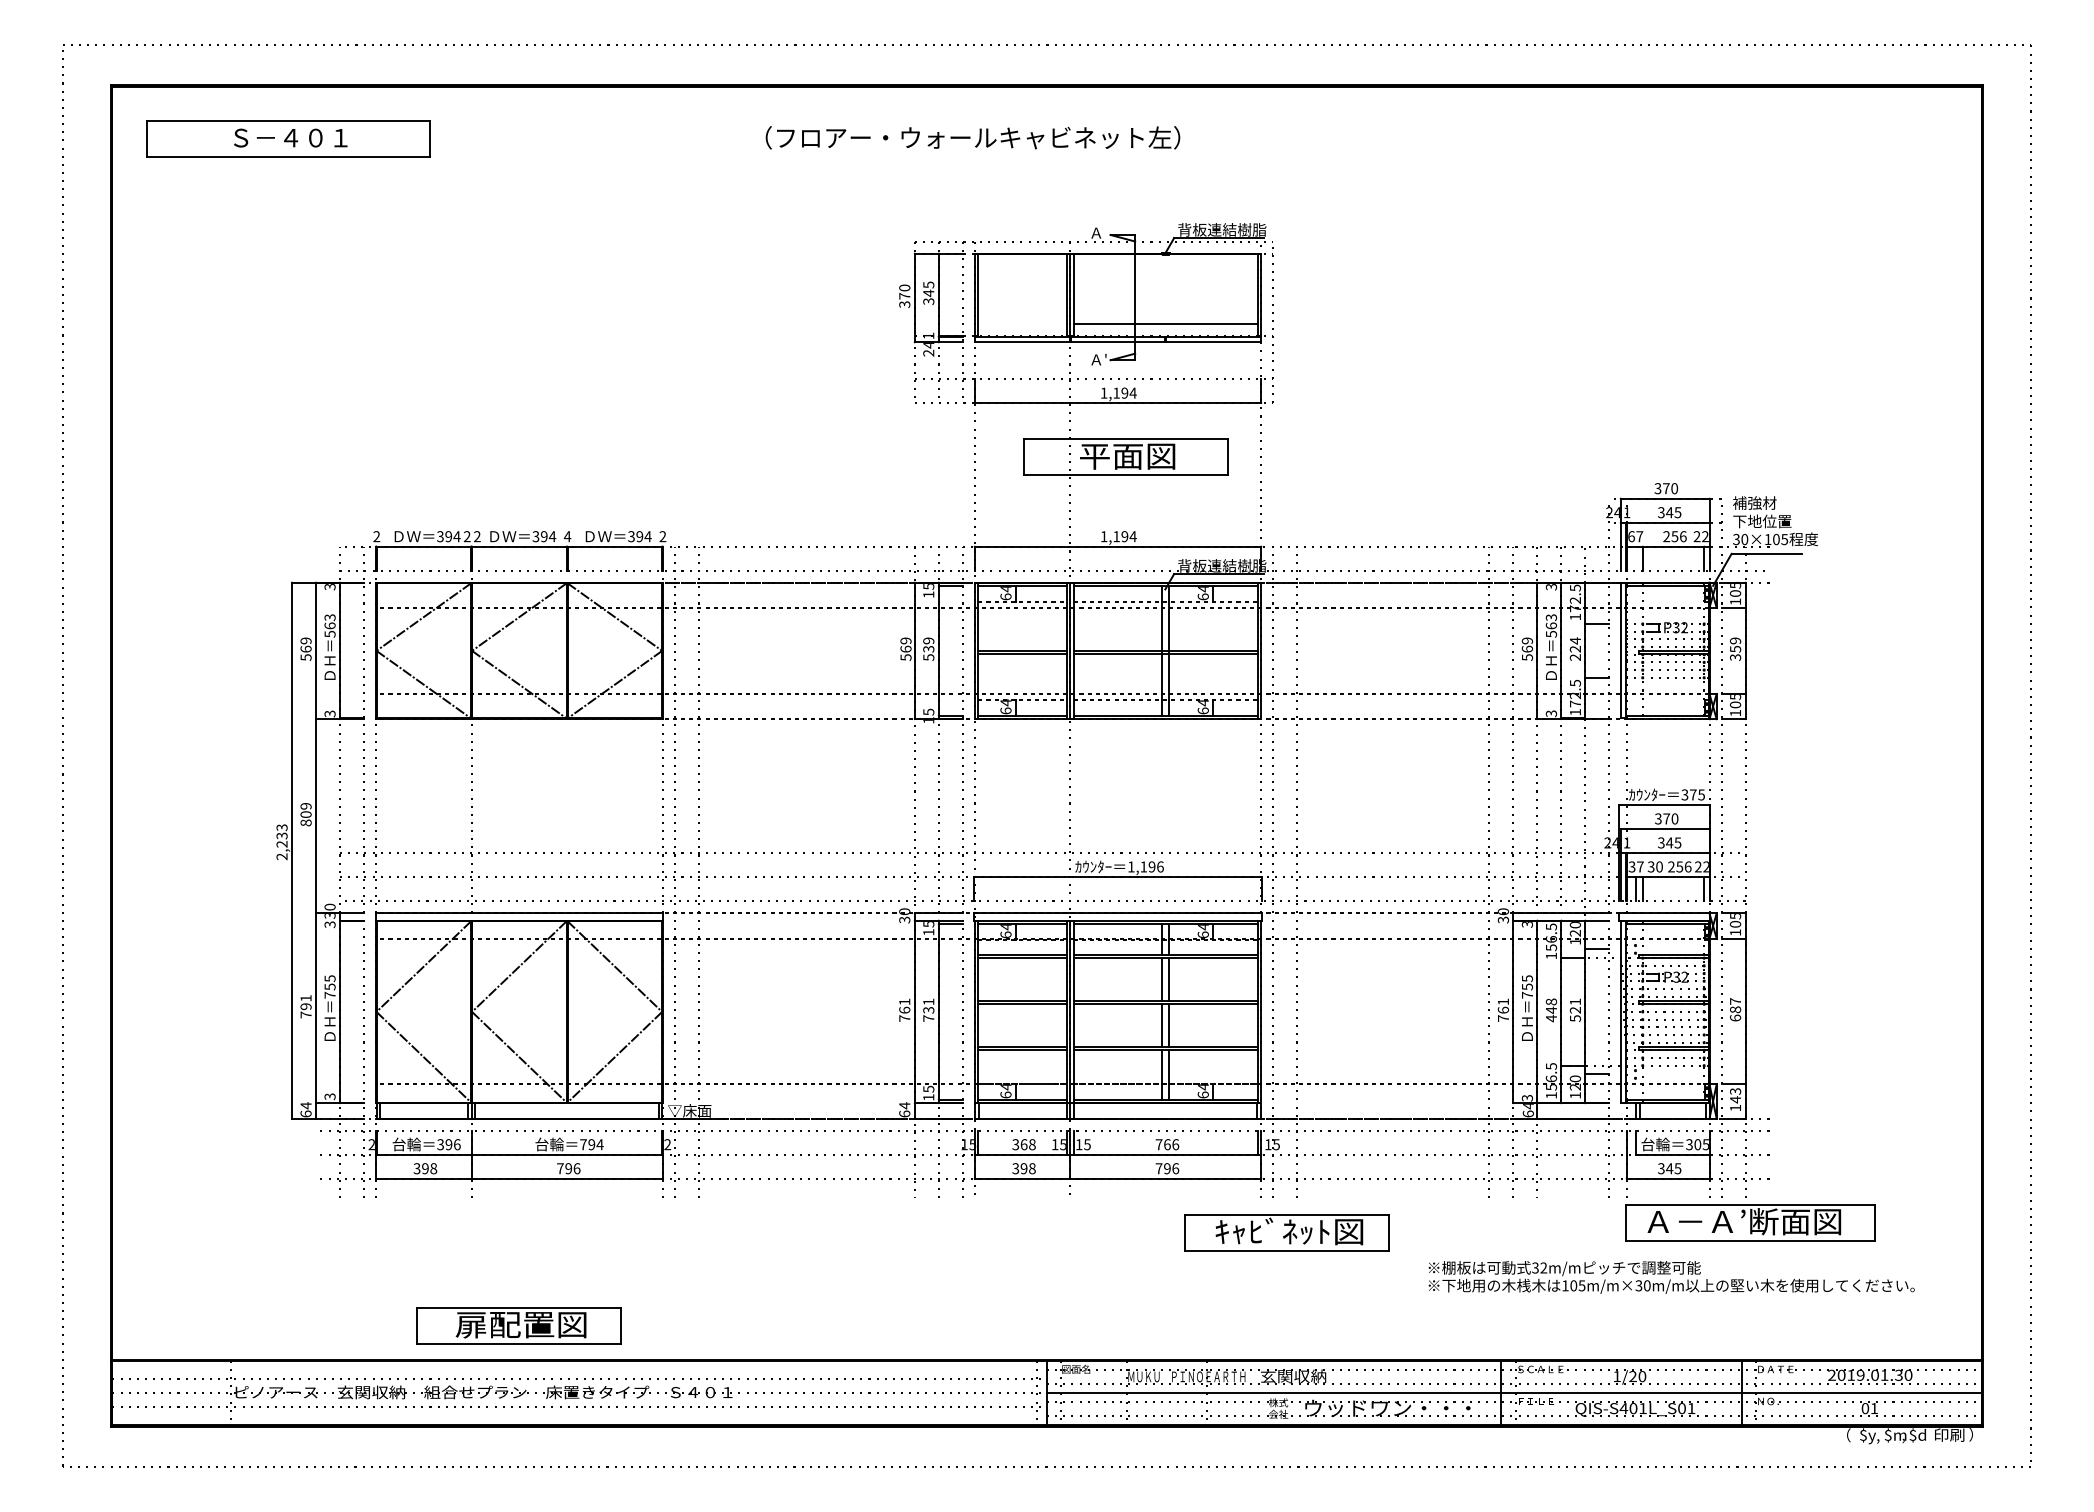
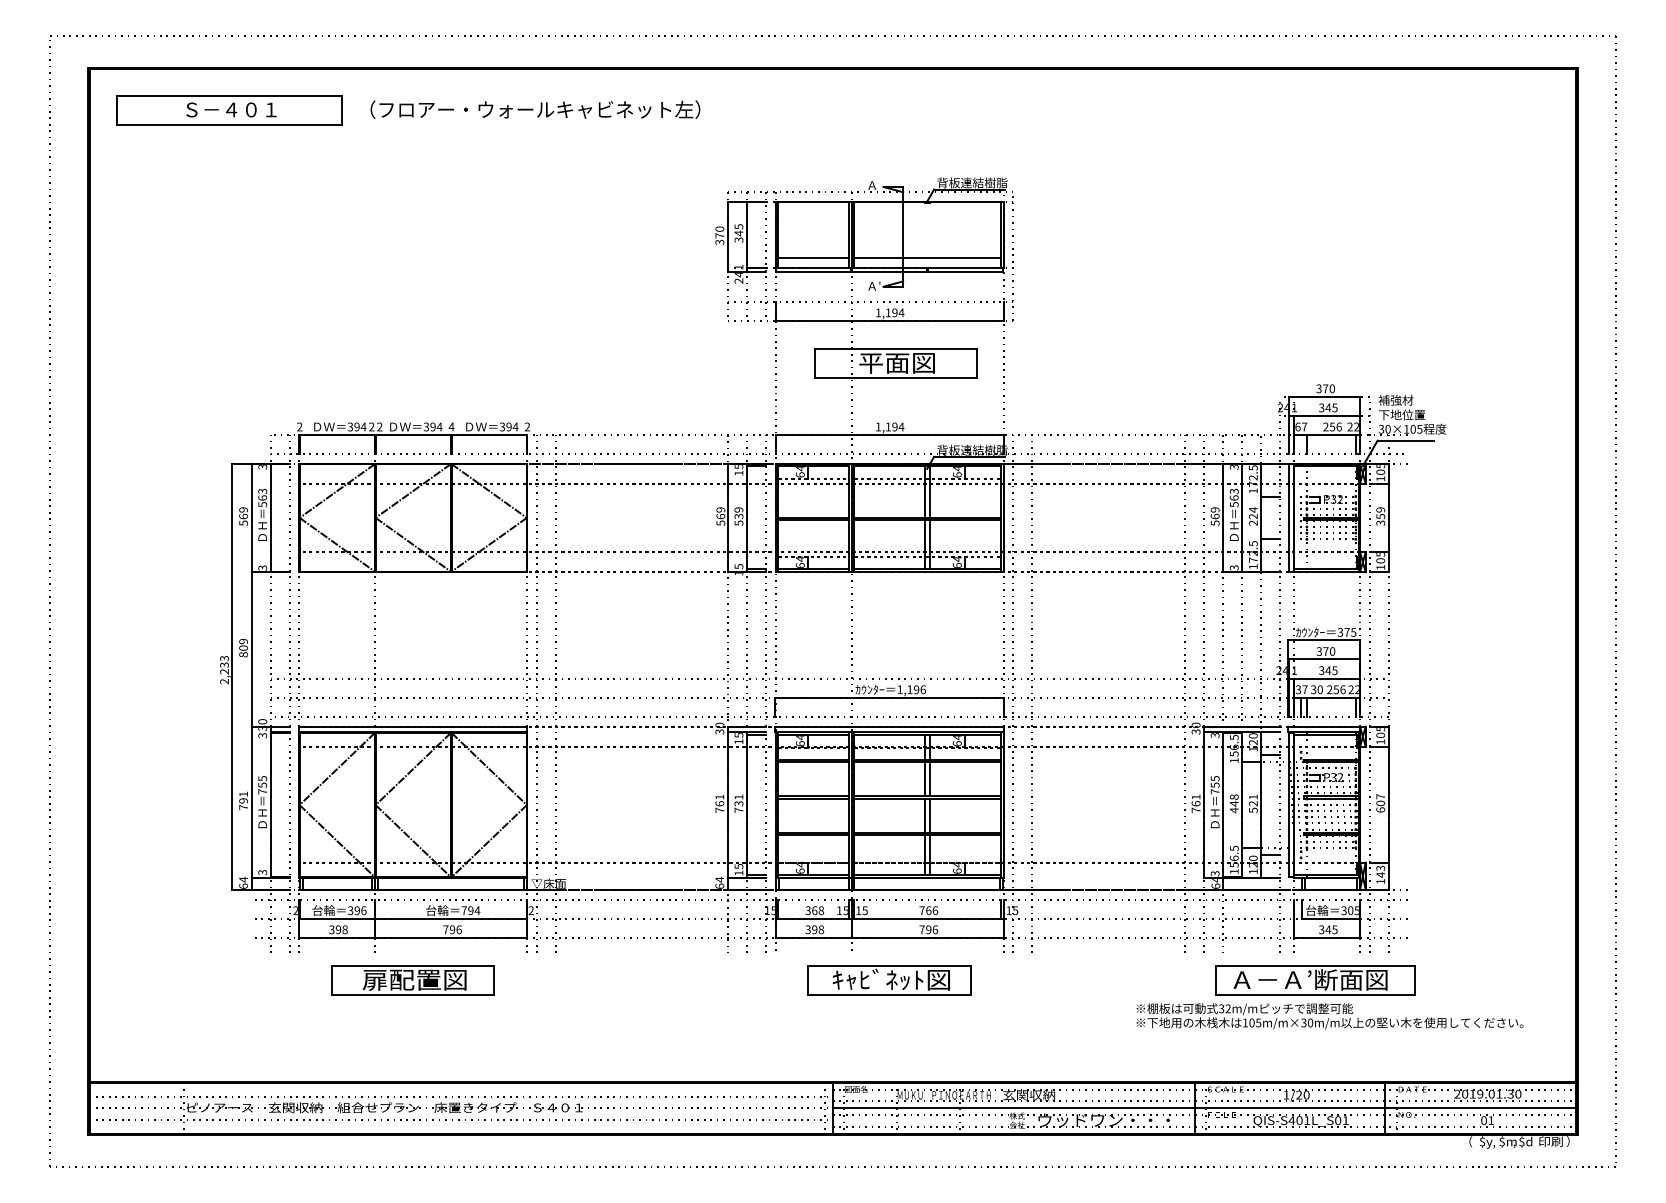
text: (972, 137) -> (535, 109), moved
line: (1022, 323) -> (813, 257), added
text: (1735, 1009) -> (1380, 803), 687 -> 607
part: (1750, 1222) -> (1315, 980), moved
part: (1286, 1232) -> (889, 980), moved
part: (518, 1325) -> (412, 980), moved

